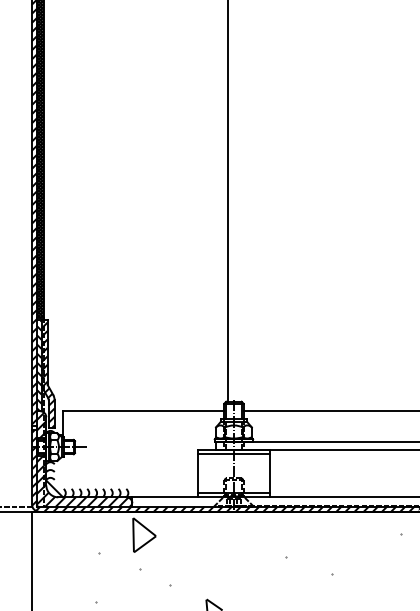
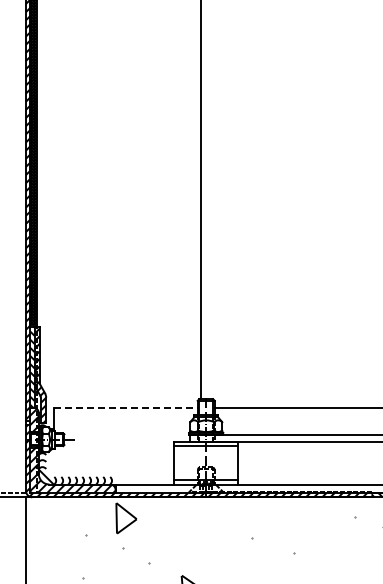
line: (143, 411) -> (125, 407), solid -> dashed

